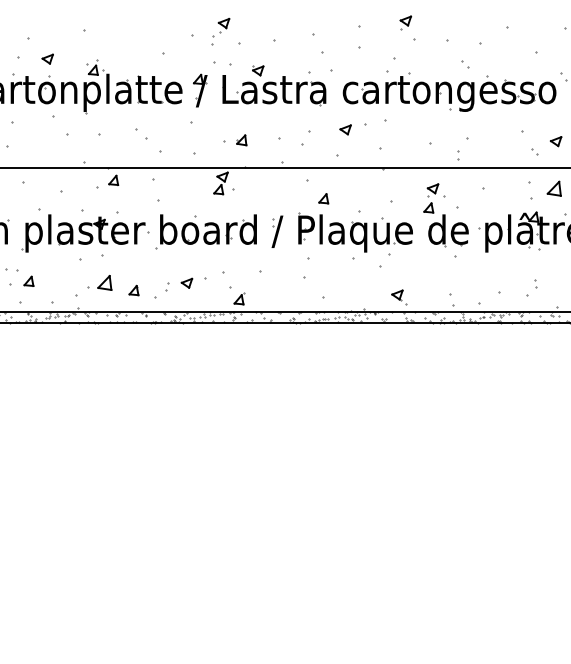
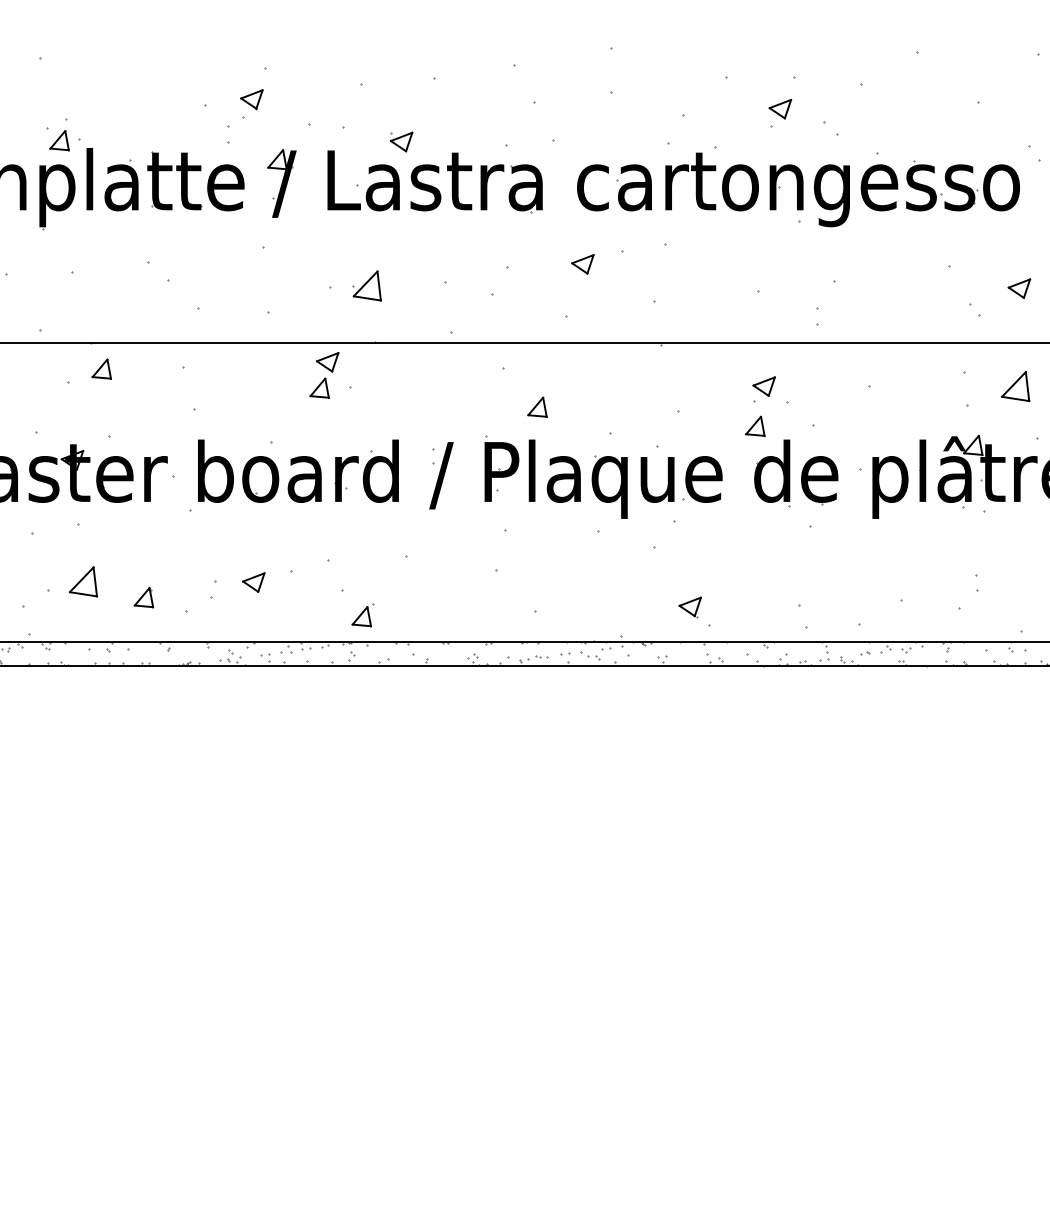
part: (405, 22) -> (779, 112), moved
part: (220, 31) -> (244, 116), moved
part: (241, 140) -> (366, 286), size x1.43

